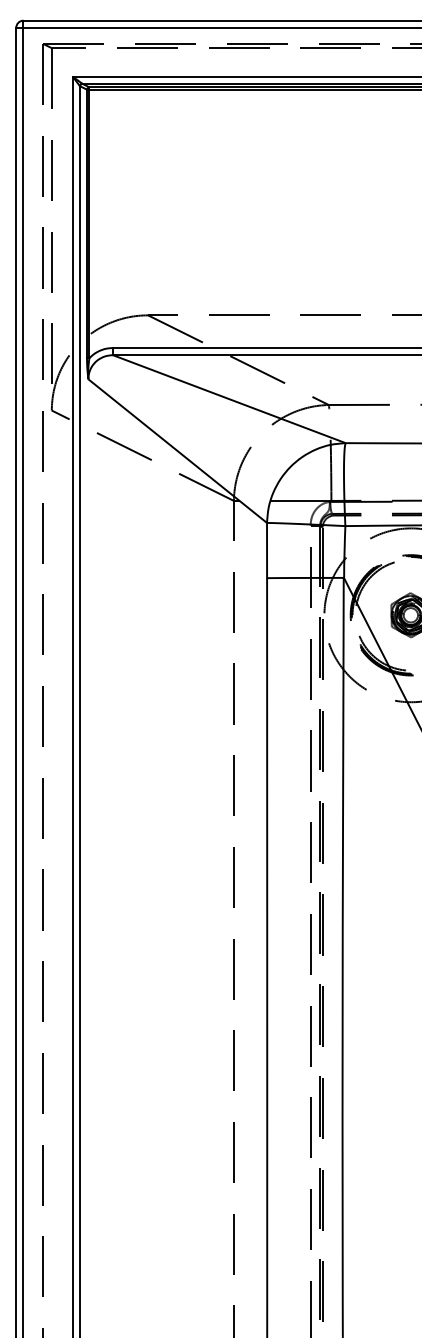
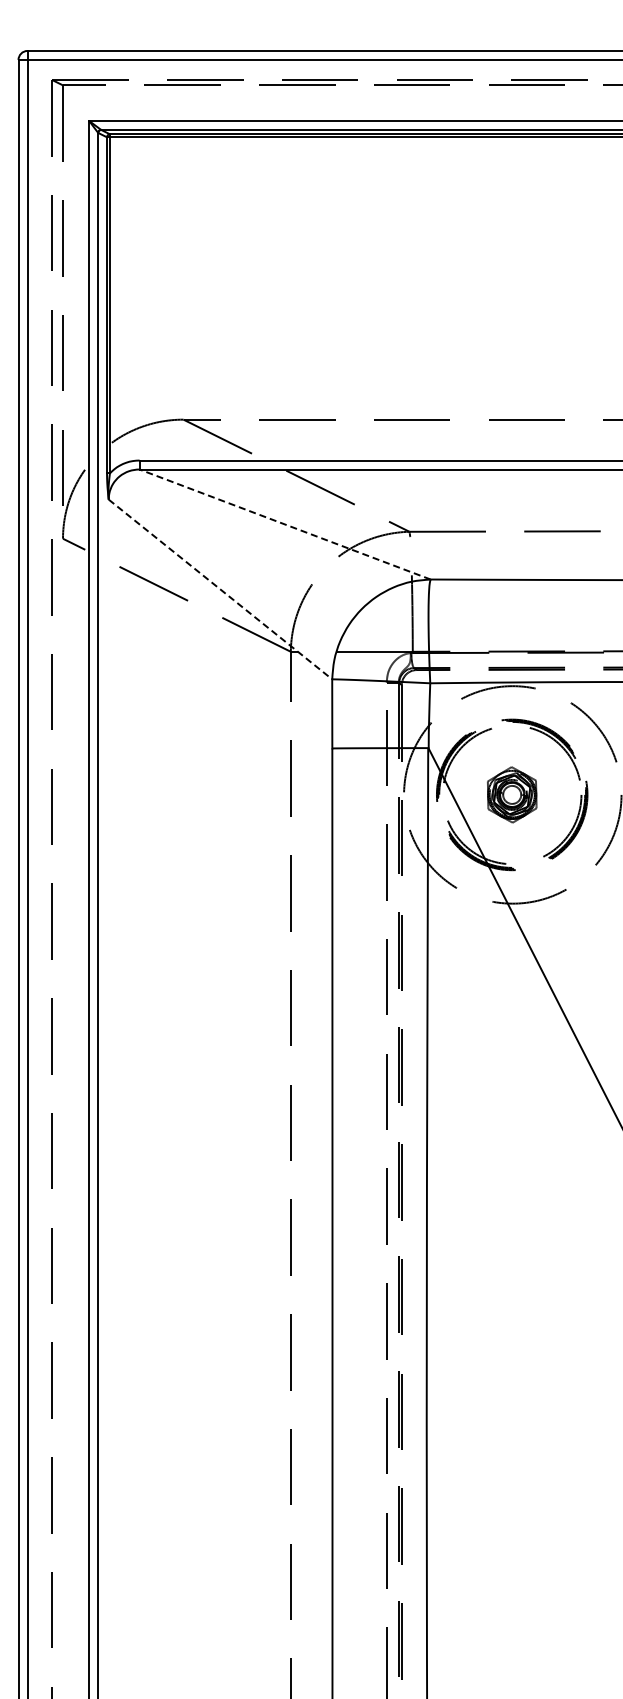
line: (228, 399) -> (284, 524), solid -> dashed
line: (178, 451) -> (221, 590), solid -> dashed

